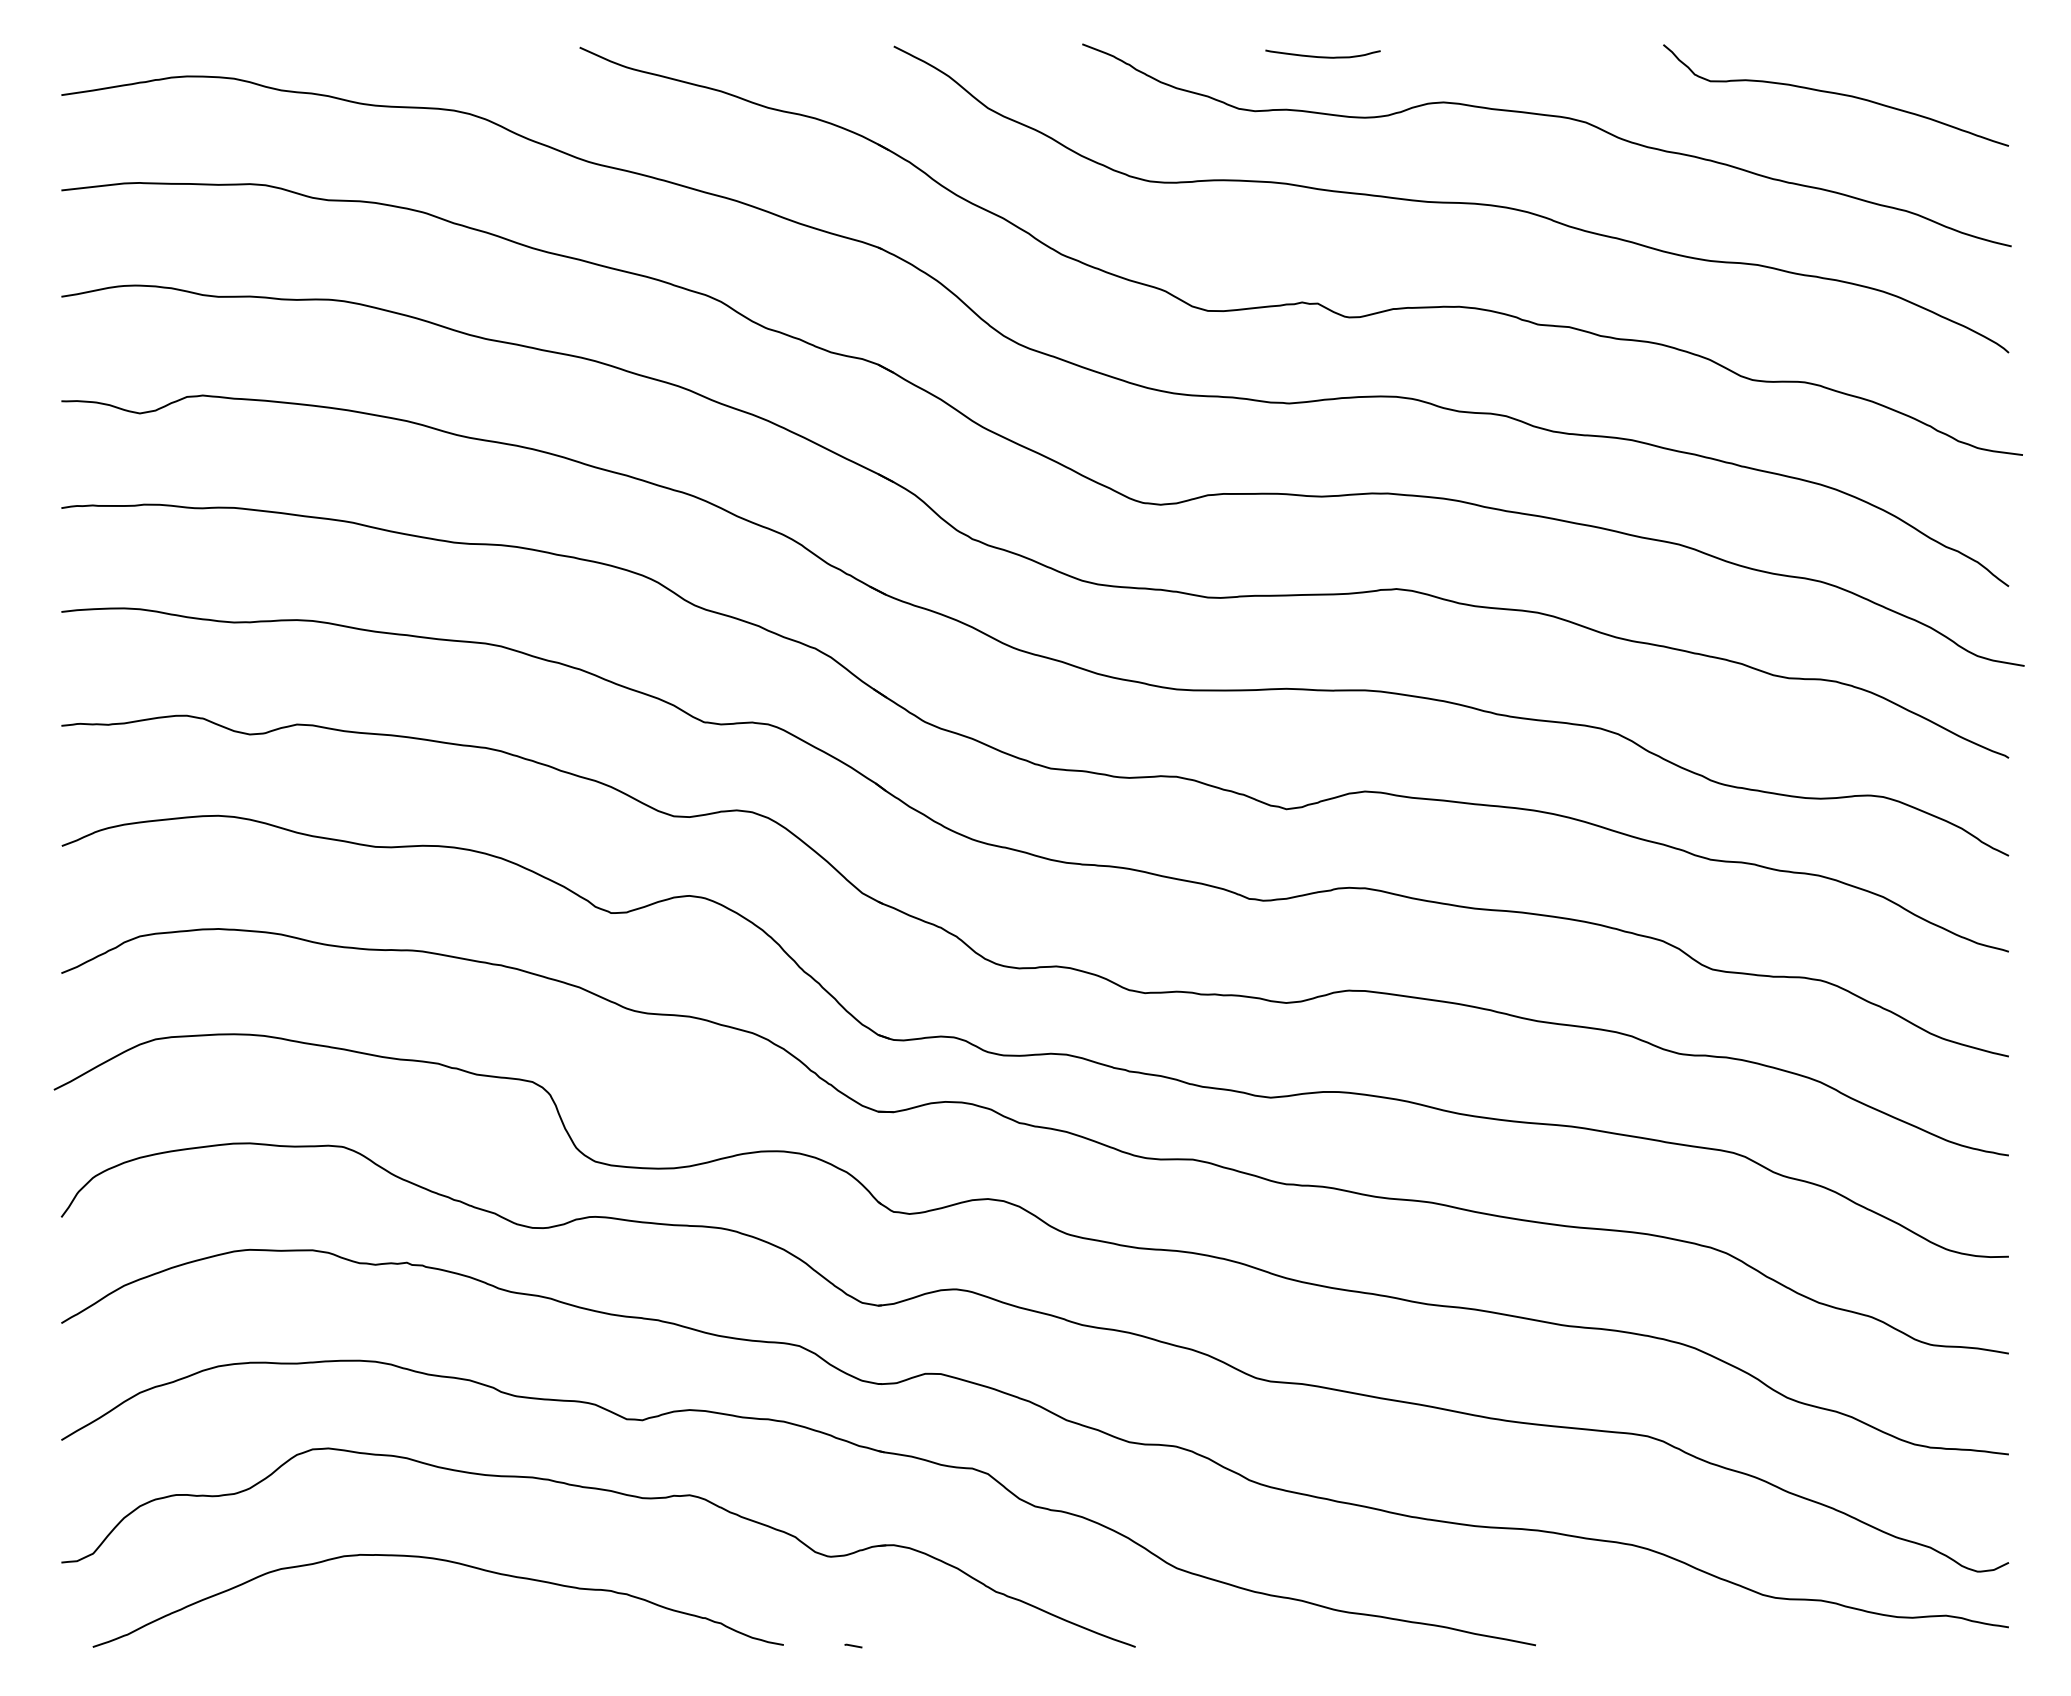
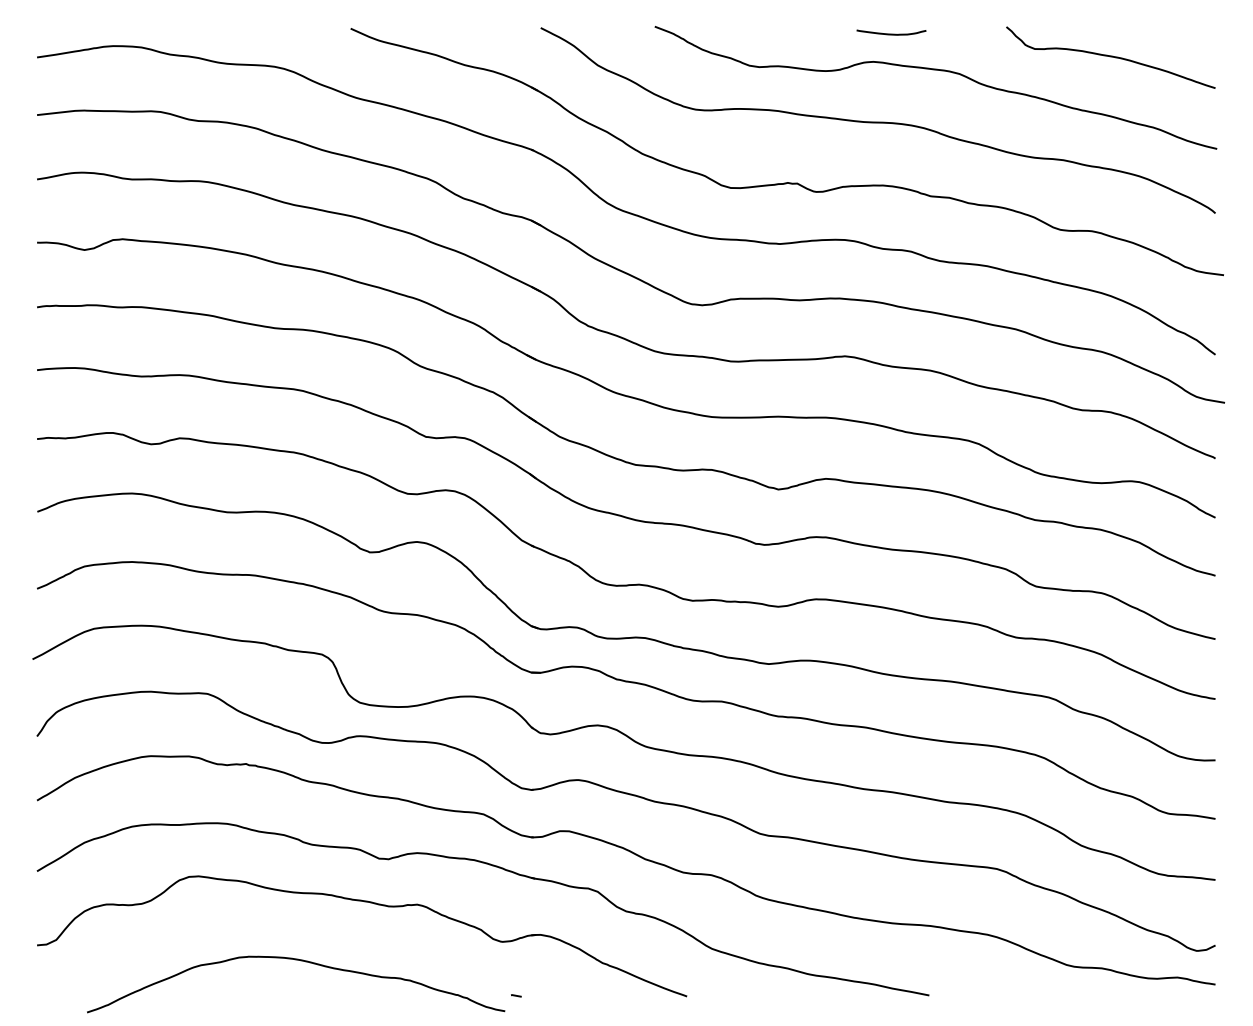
curve: (1323, 55) -> (891, 33), moved
curve: (445, 1562) -> (300, 961), moved

